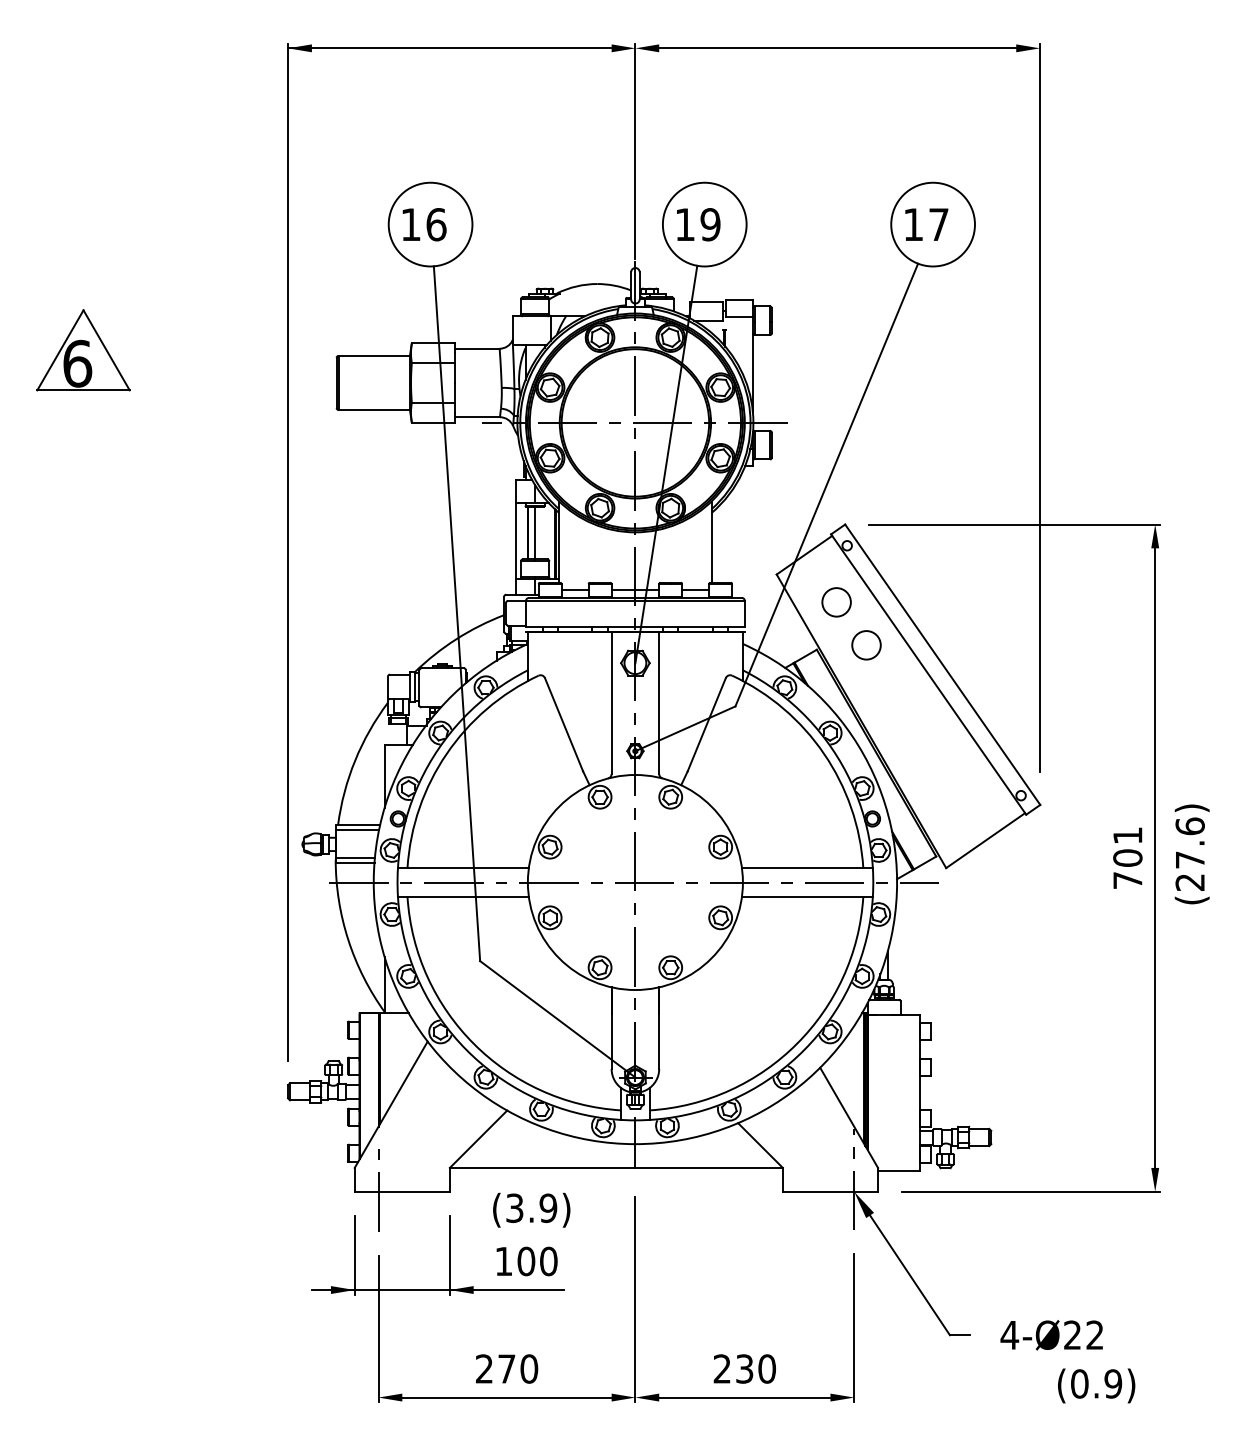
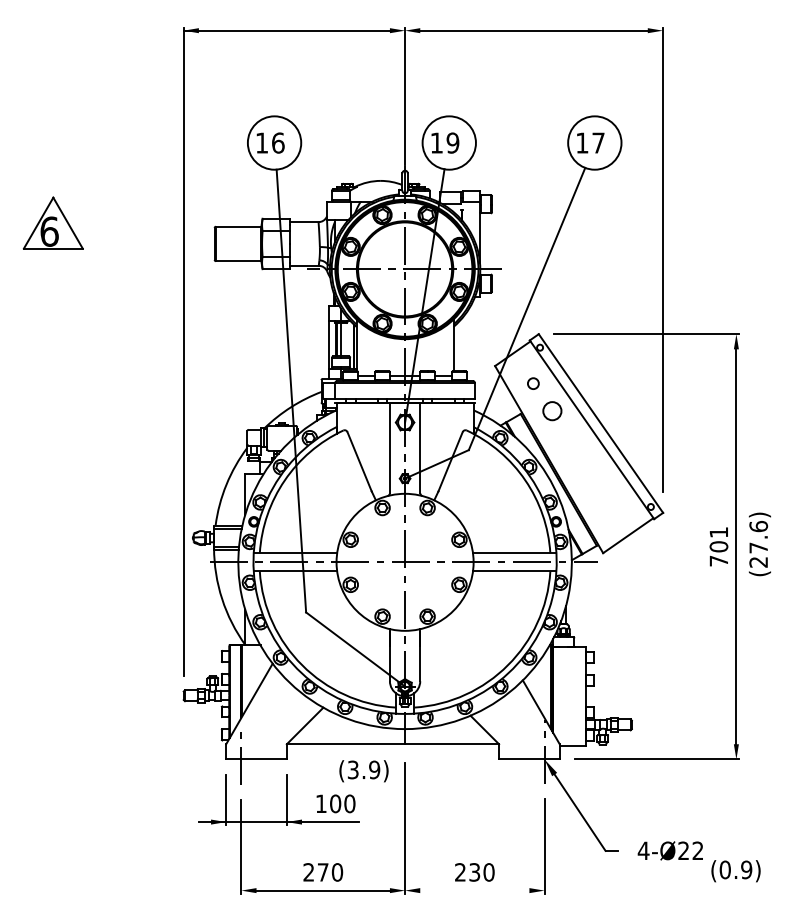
circle: (836, 601) -> (533, 383), size x0.6
text: (530, 1210) -> (363, 771), moved
text: (1095, 1386) -> (735, 871), moved
line: (744, 1397) -> (474, 890), removed

